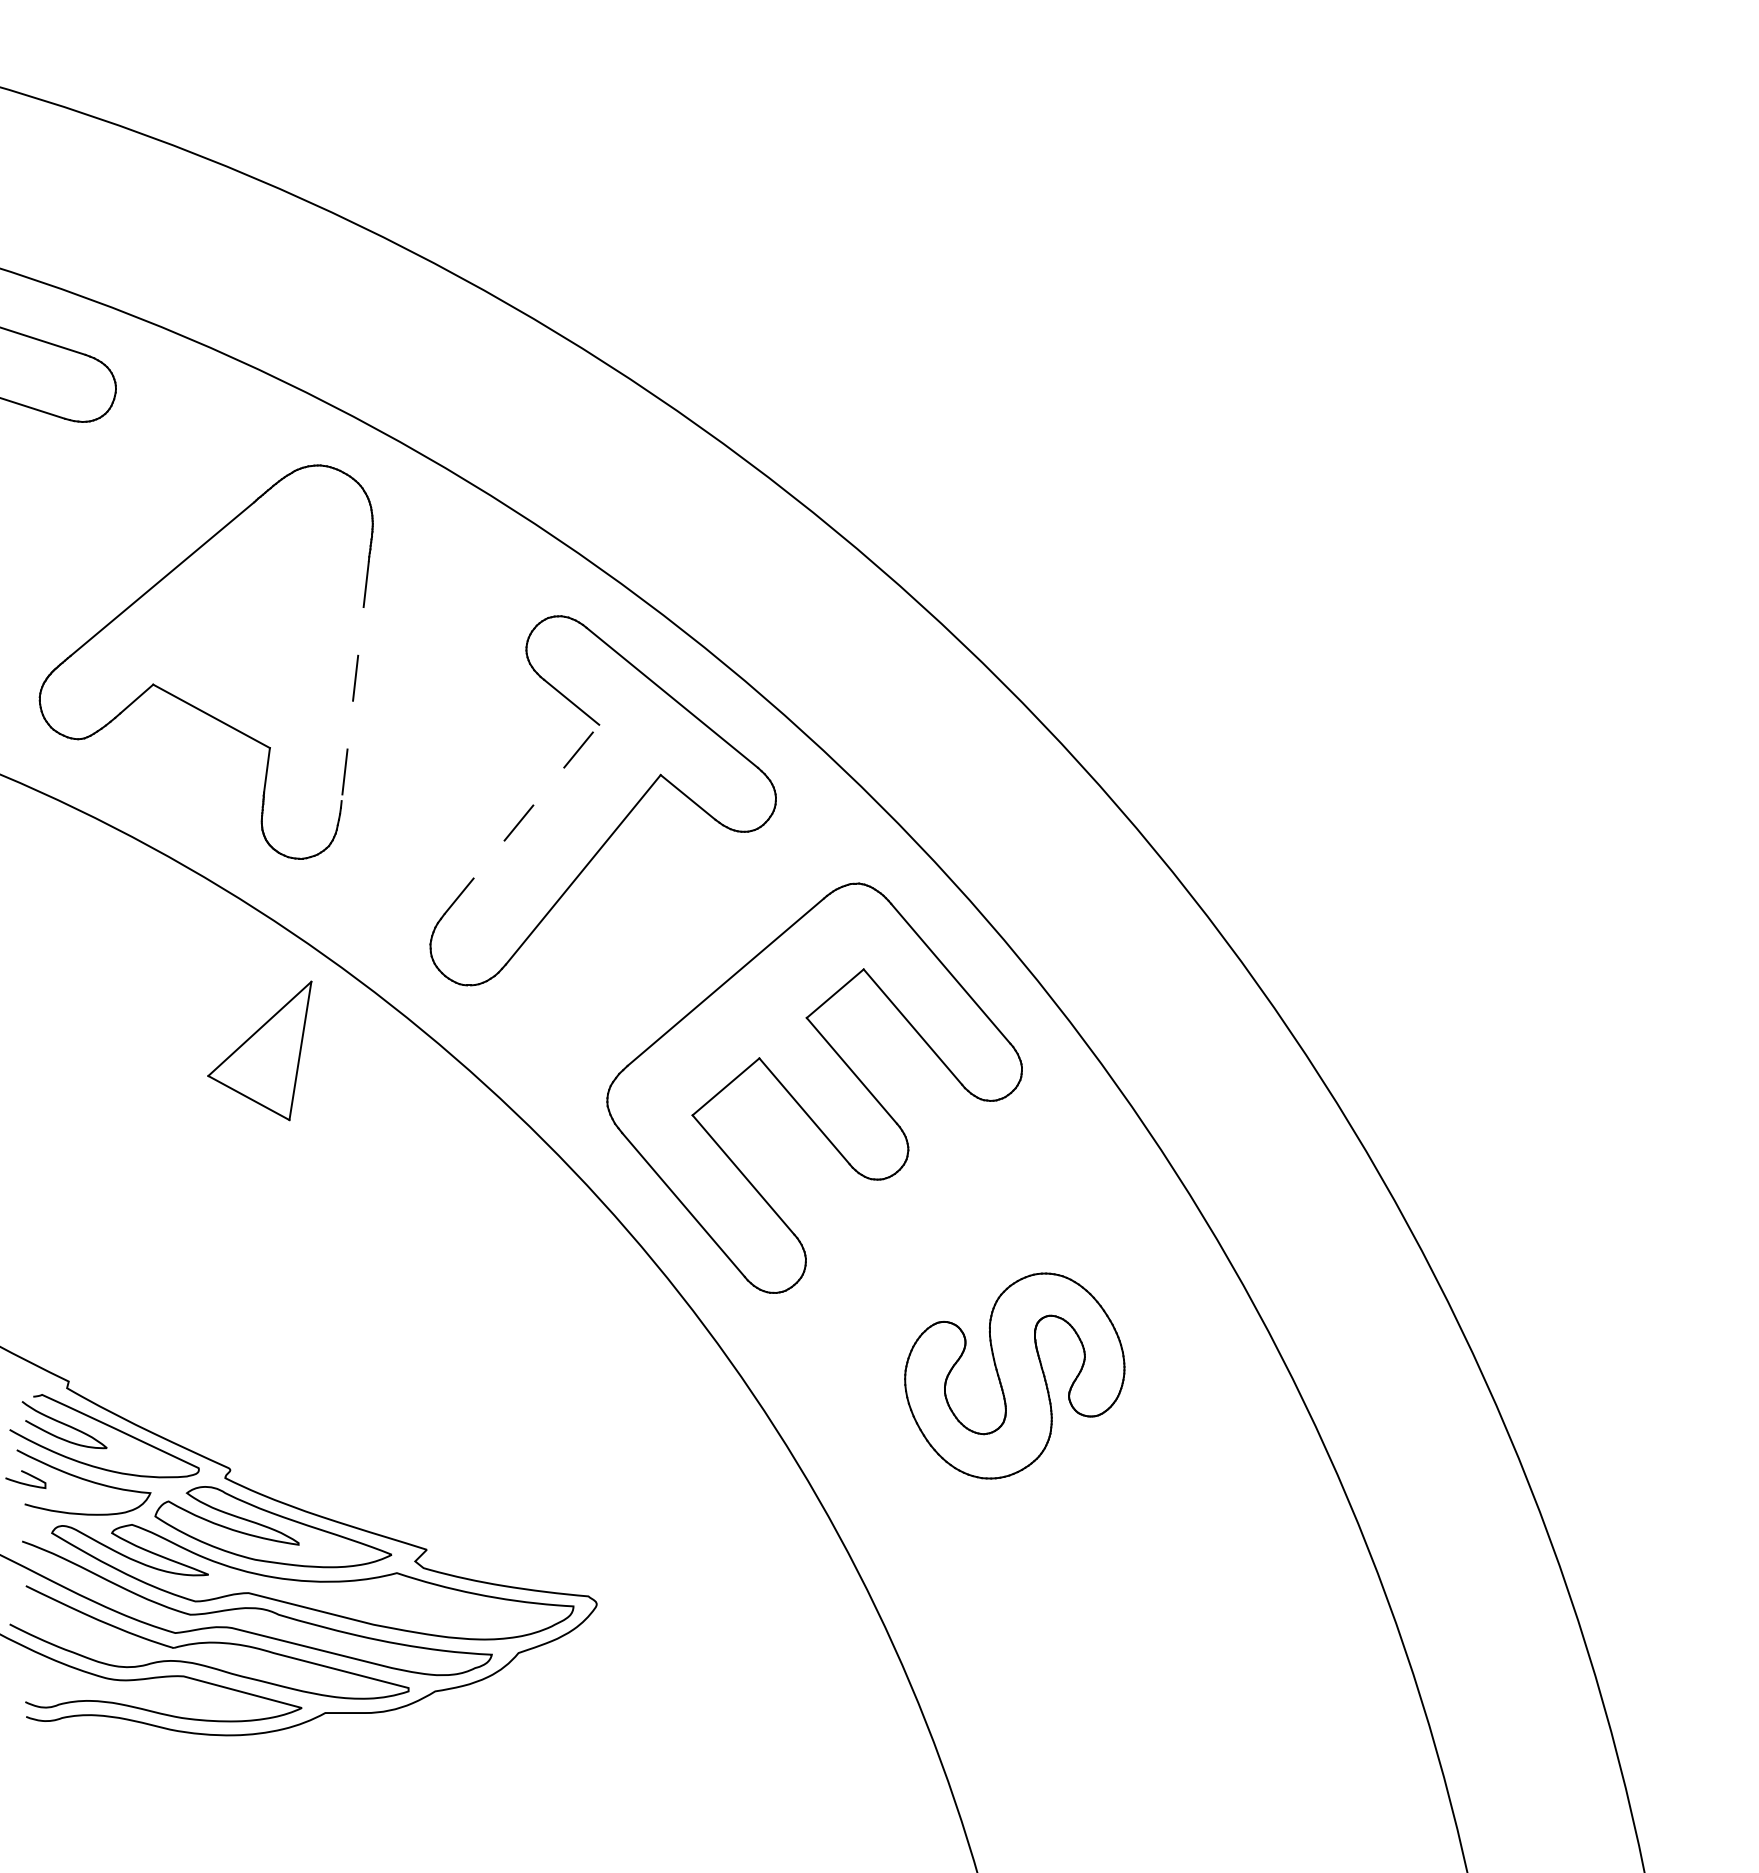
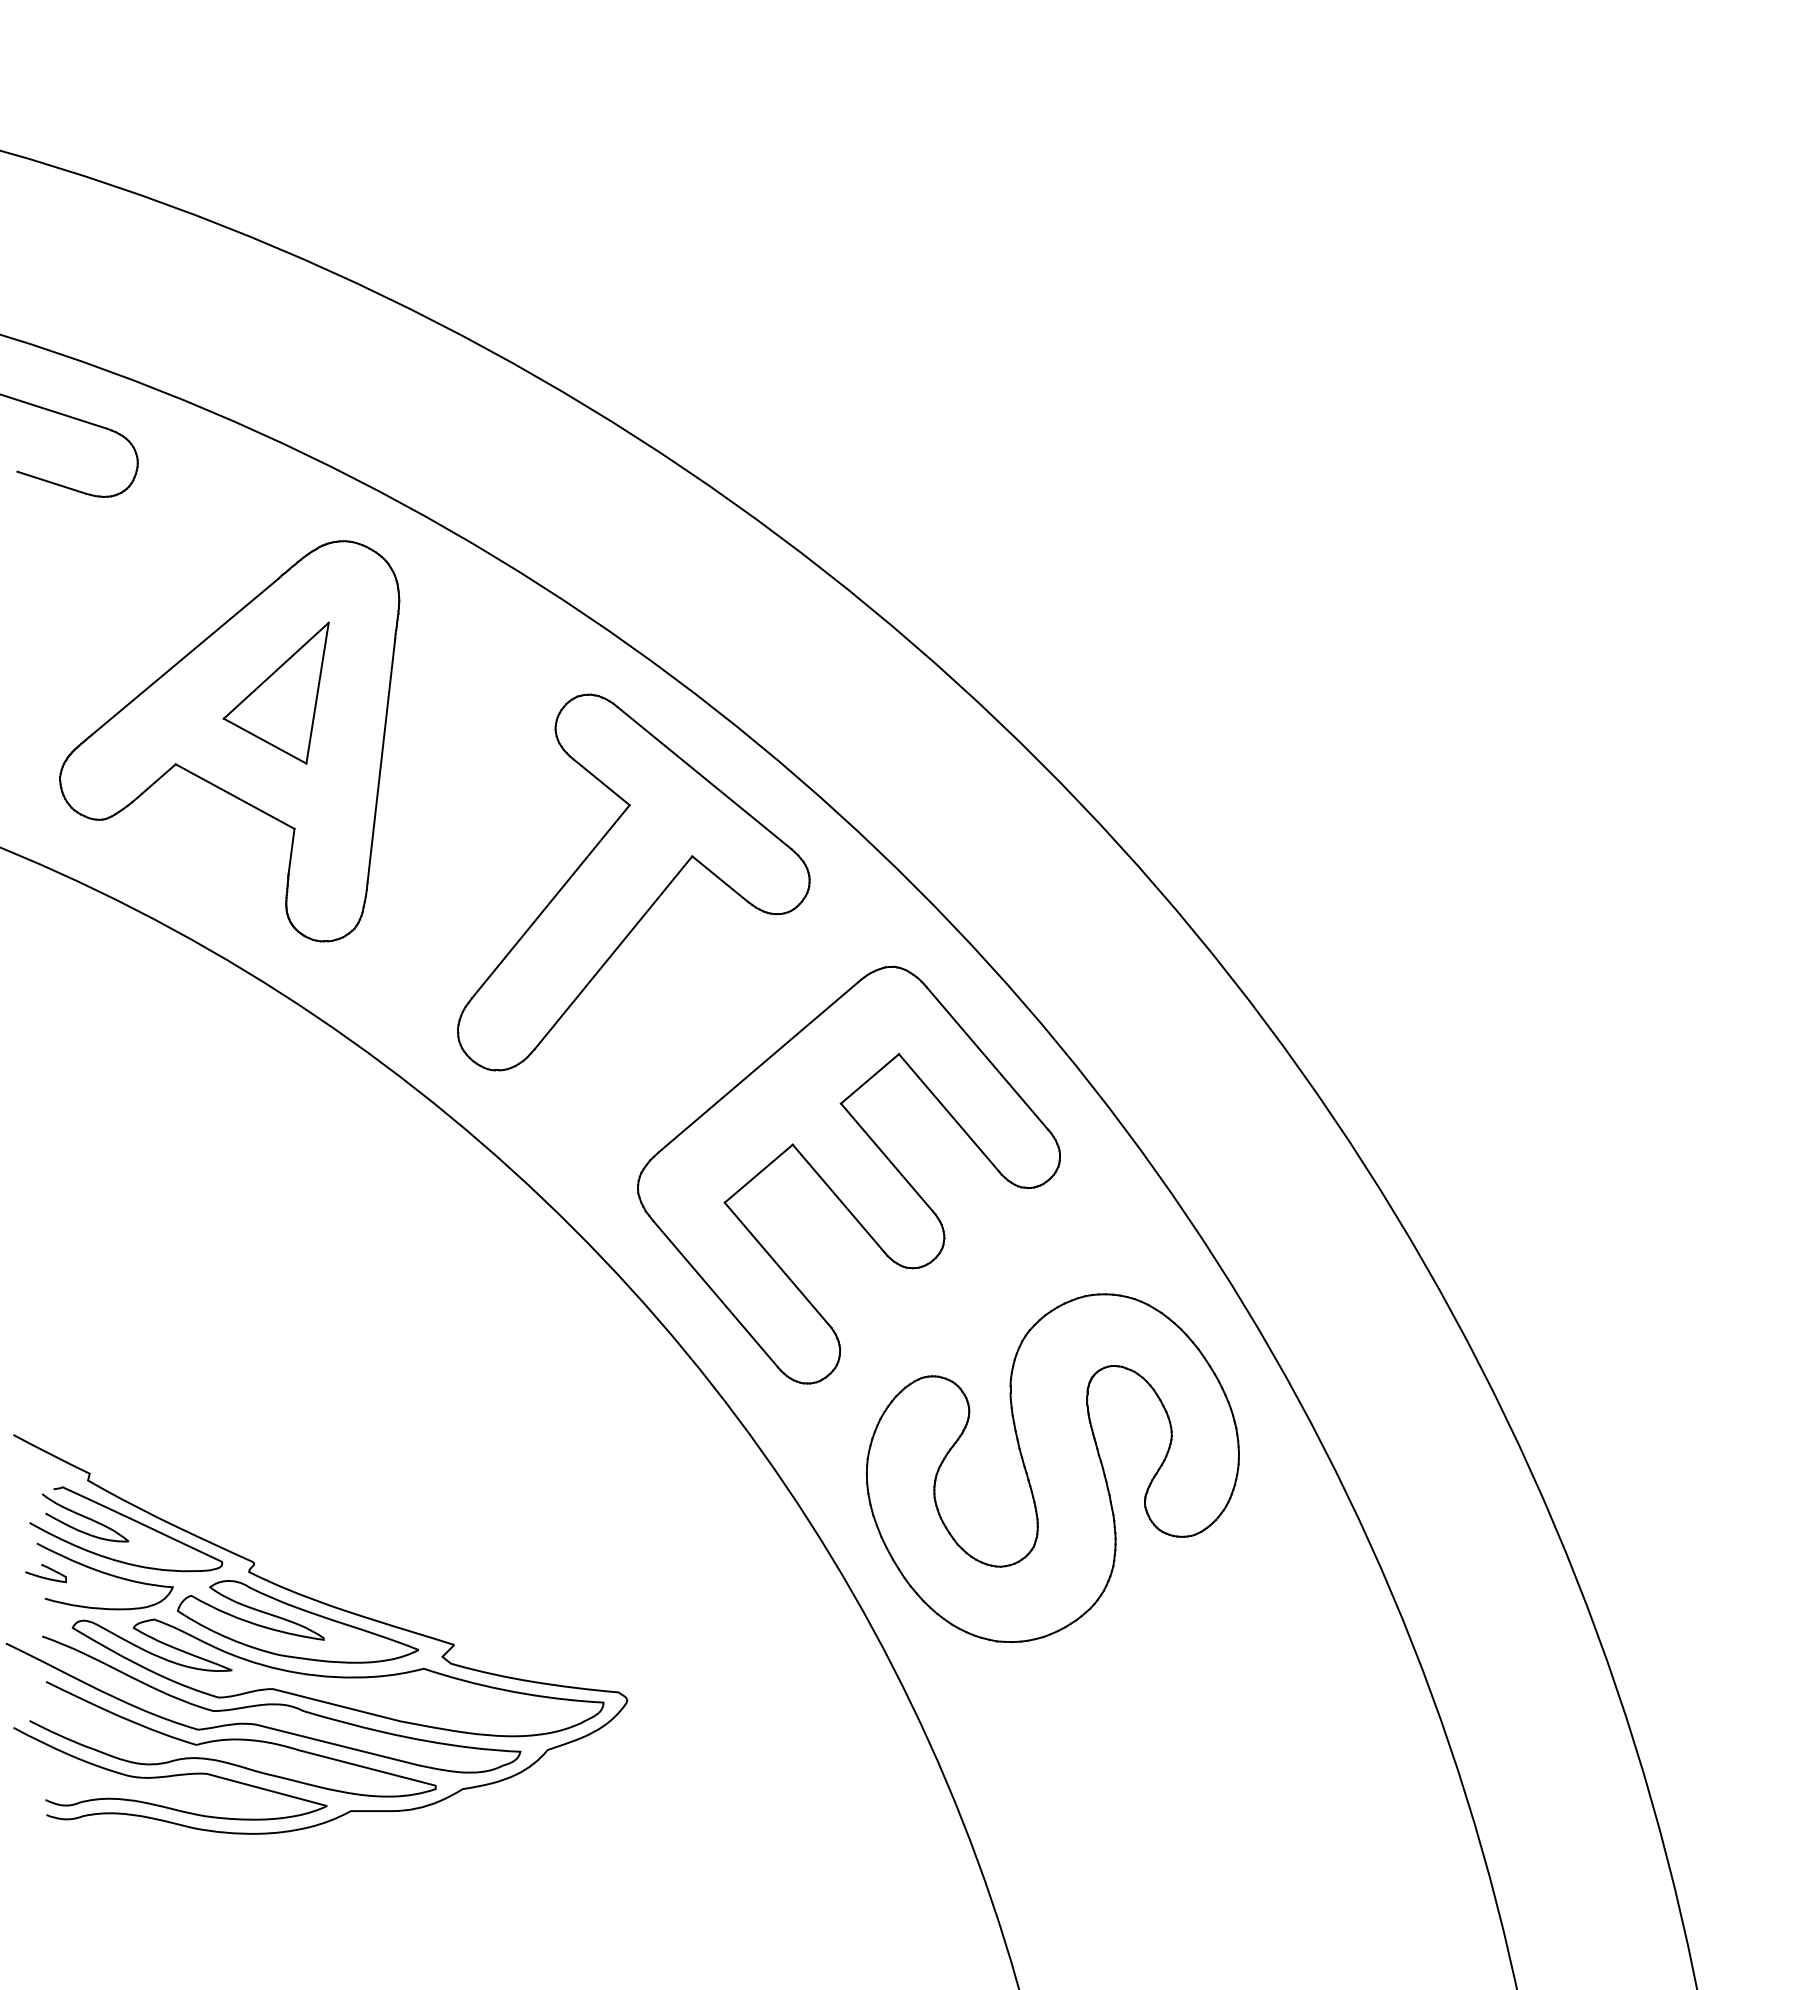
line: (355, 680) -> (381, 760), dashed -> solid
line: (521, 819) -> (550, 901), dashed -> solid
part: (259, 1050) -> (275, 692), moved
part: (1014, 1375) -> (1052, 1467), size x1.67

